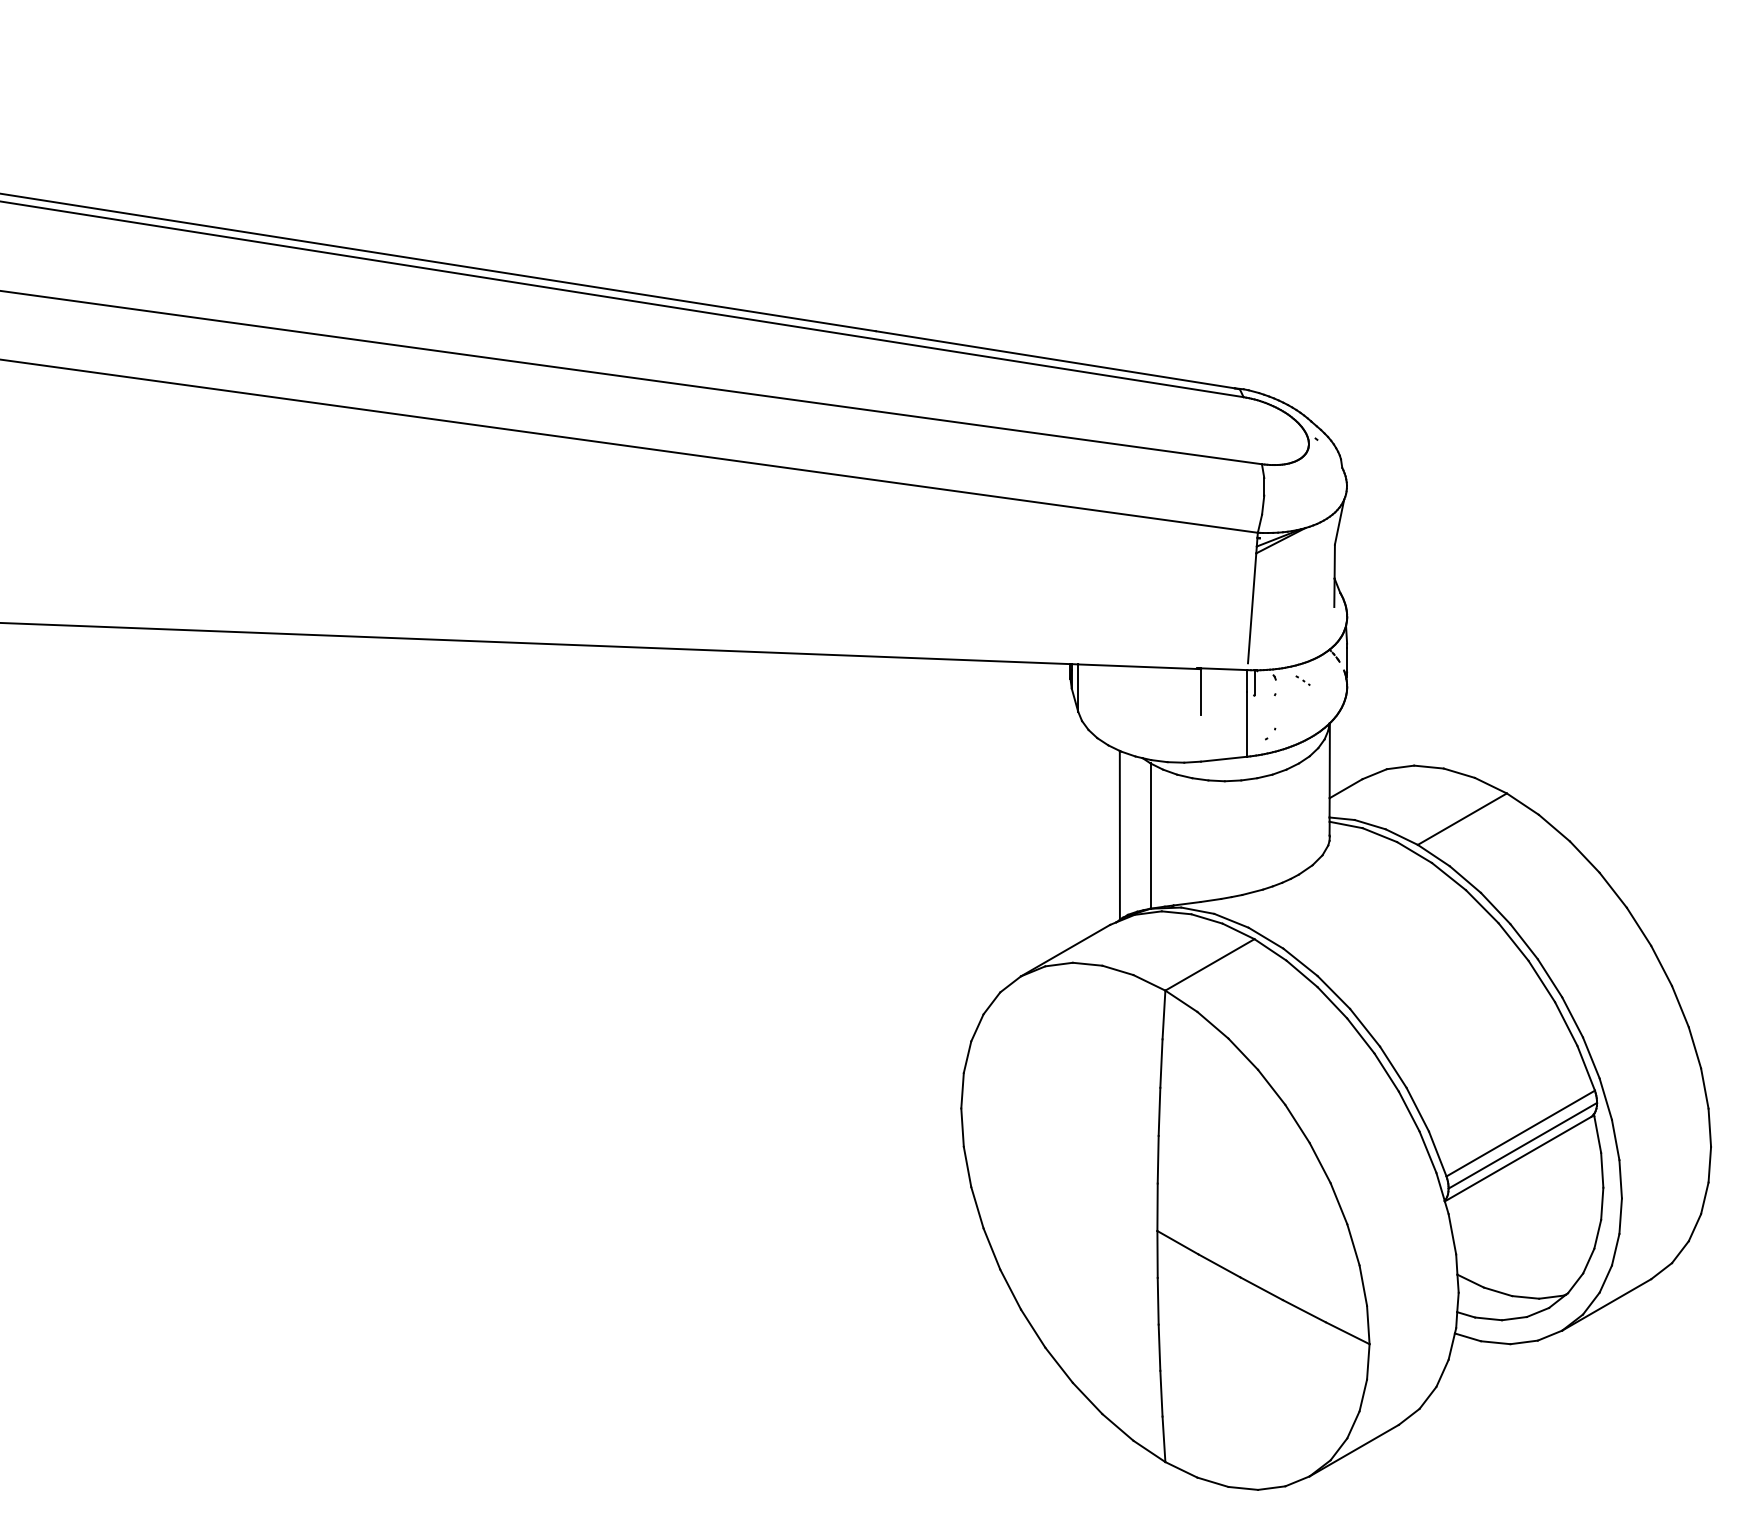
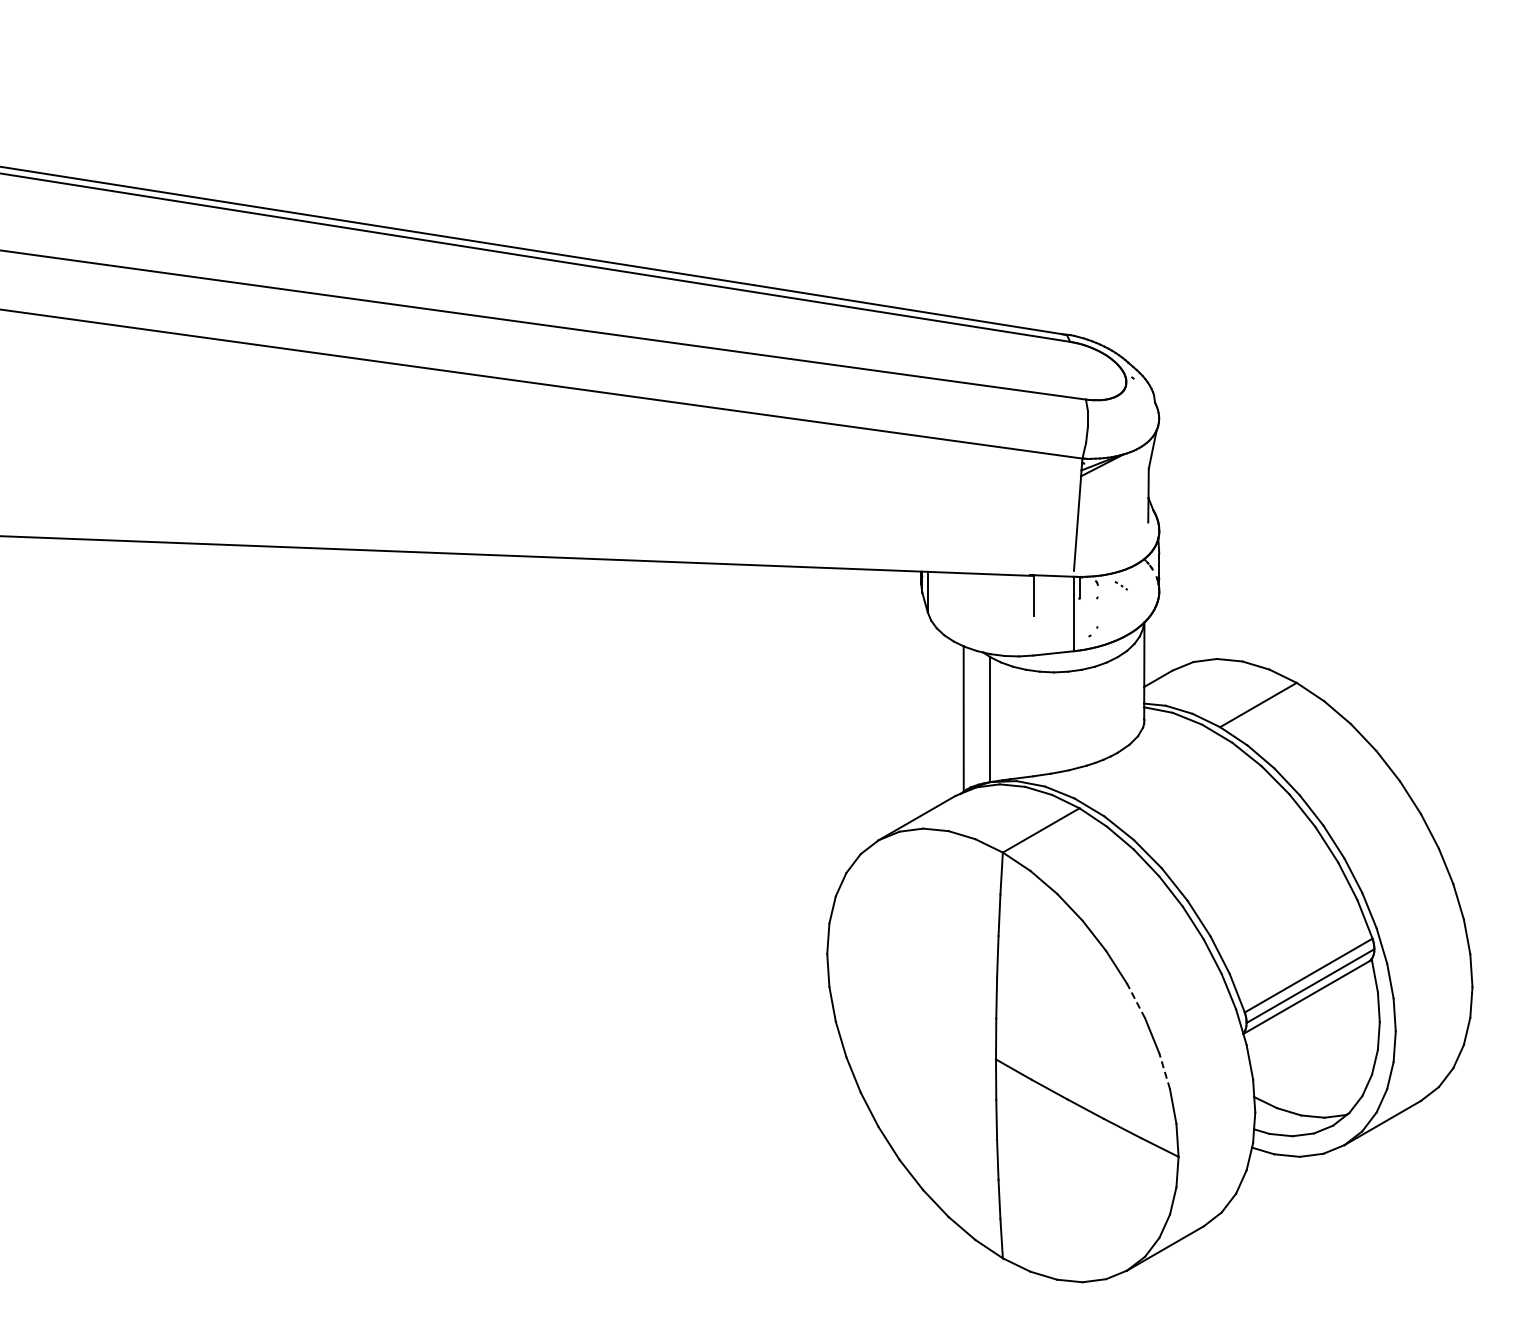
line: (1319, 1162) -> (1135, 1000), solid -> dashed
line: (1353, 1245) -> (1164, 1071), solid -> dashed

